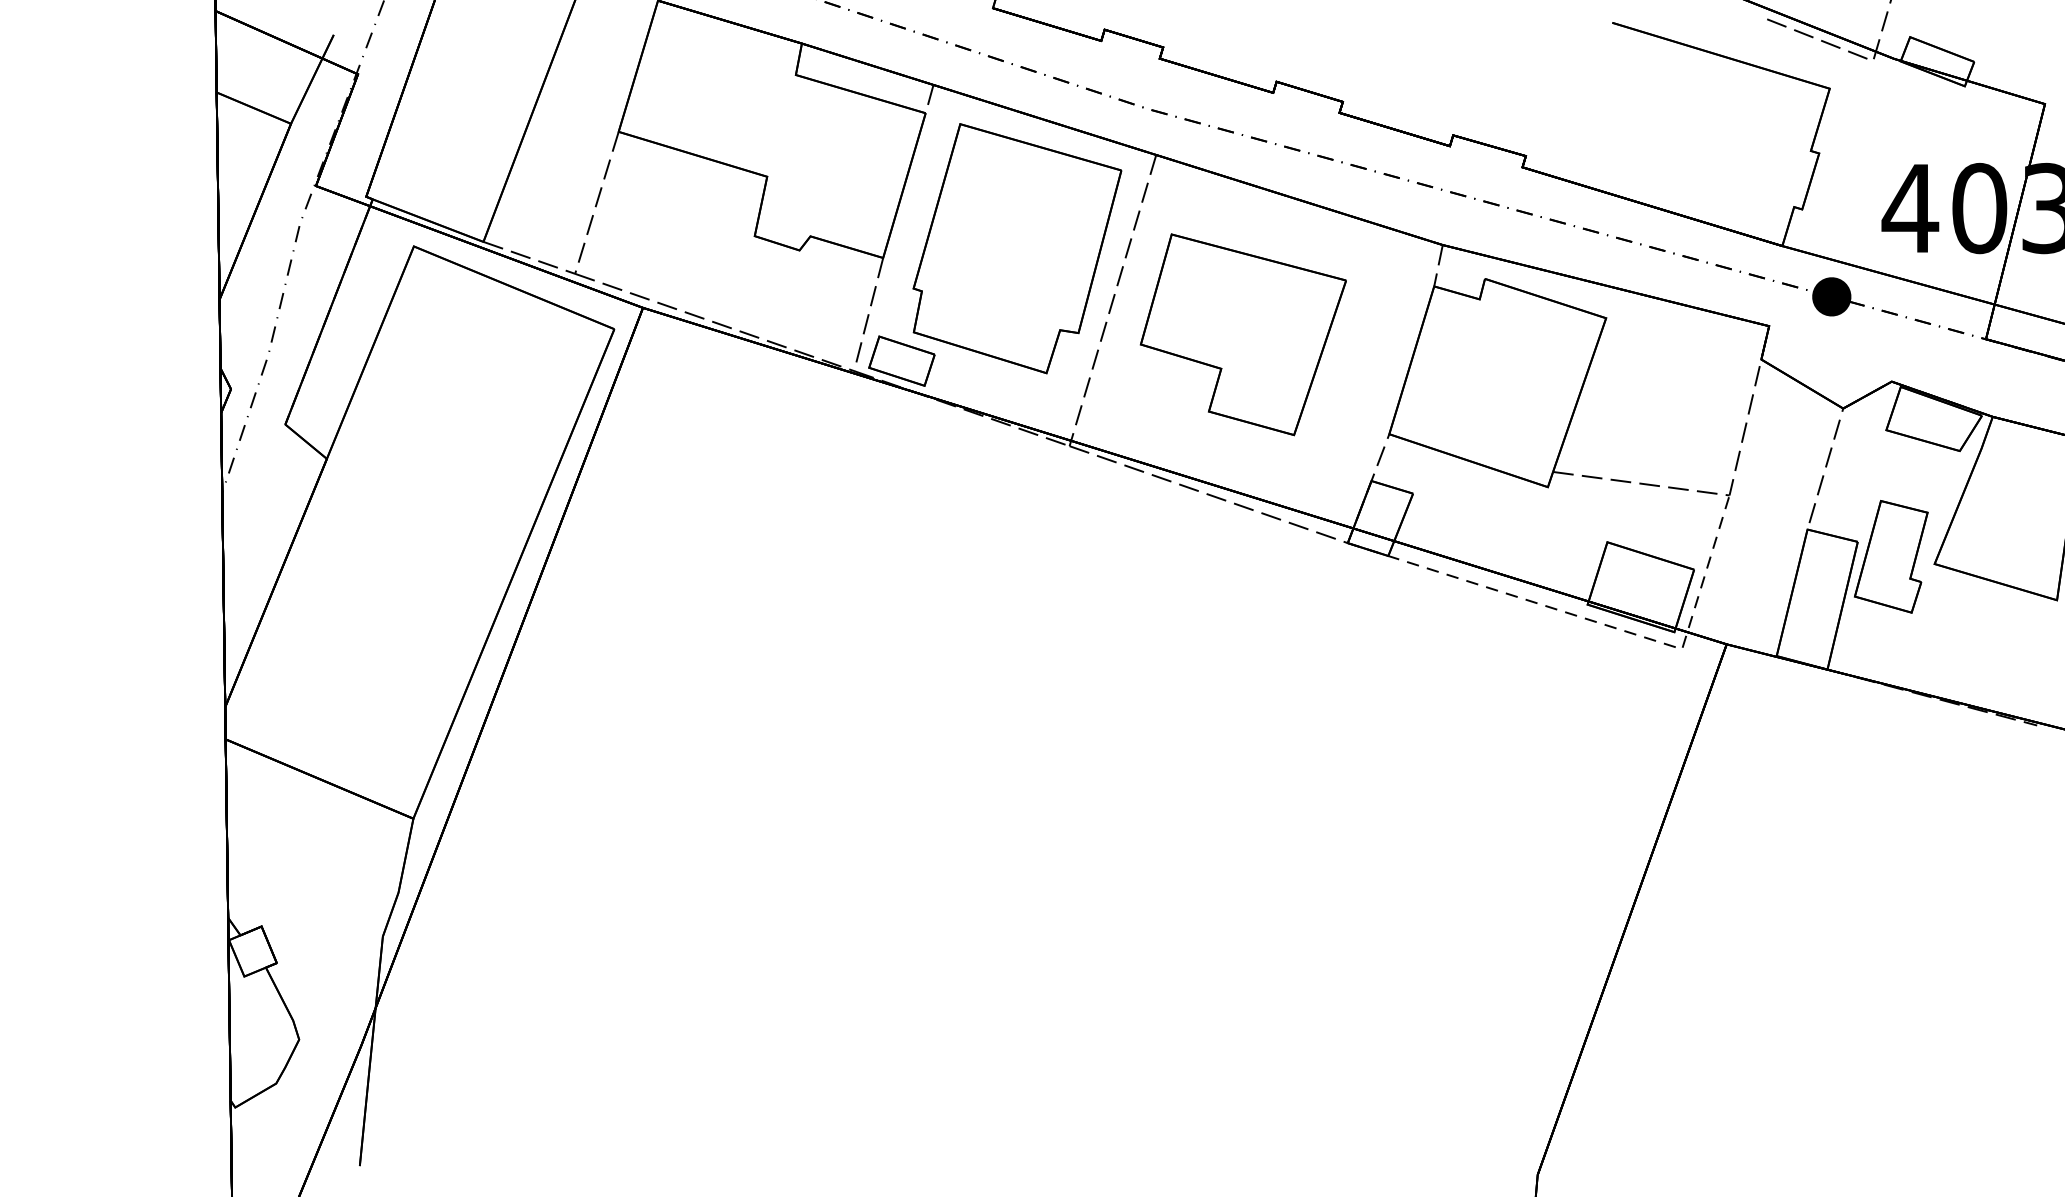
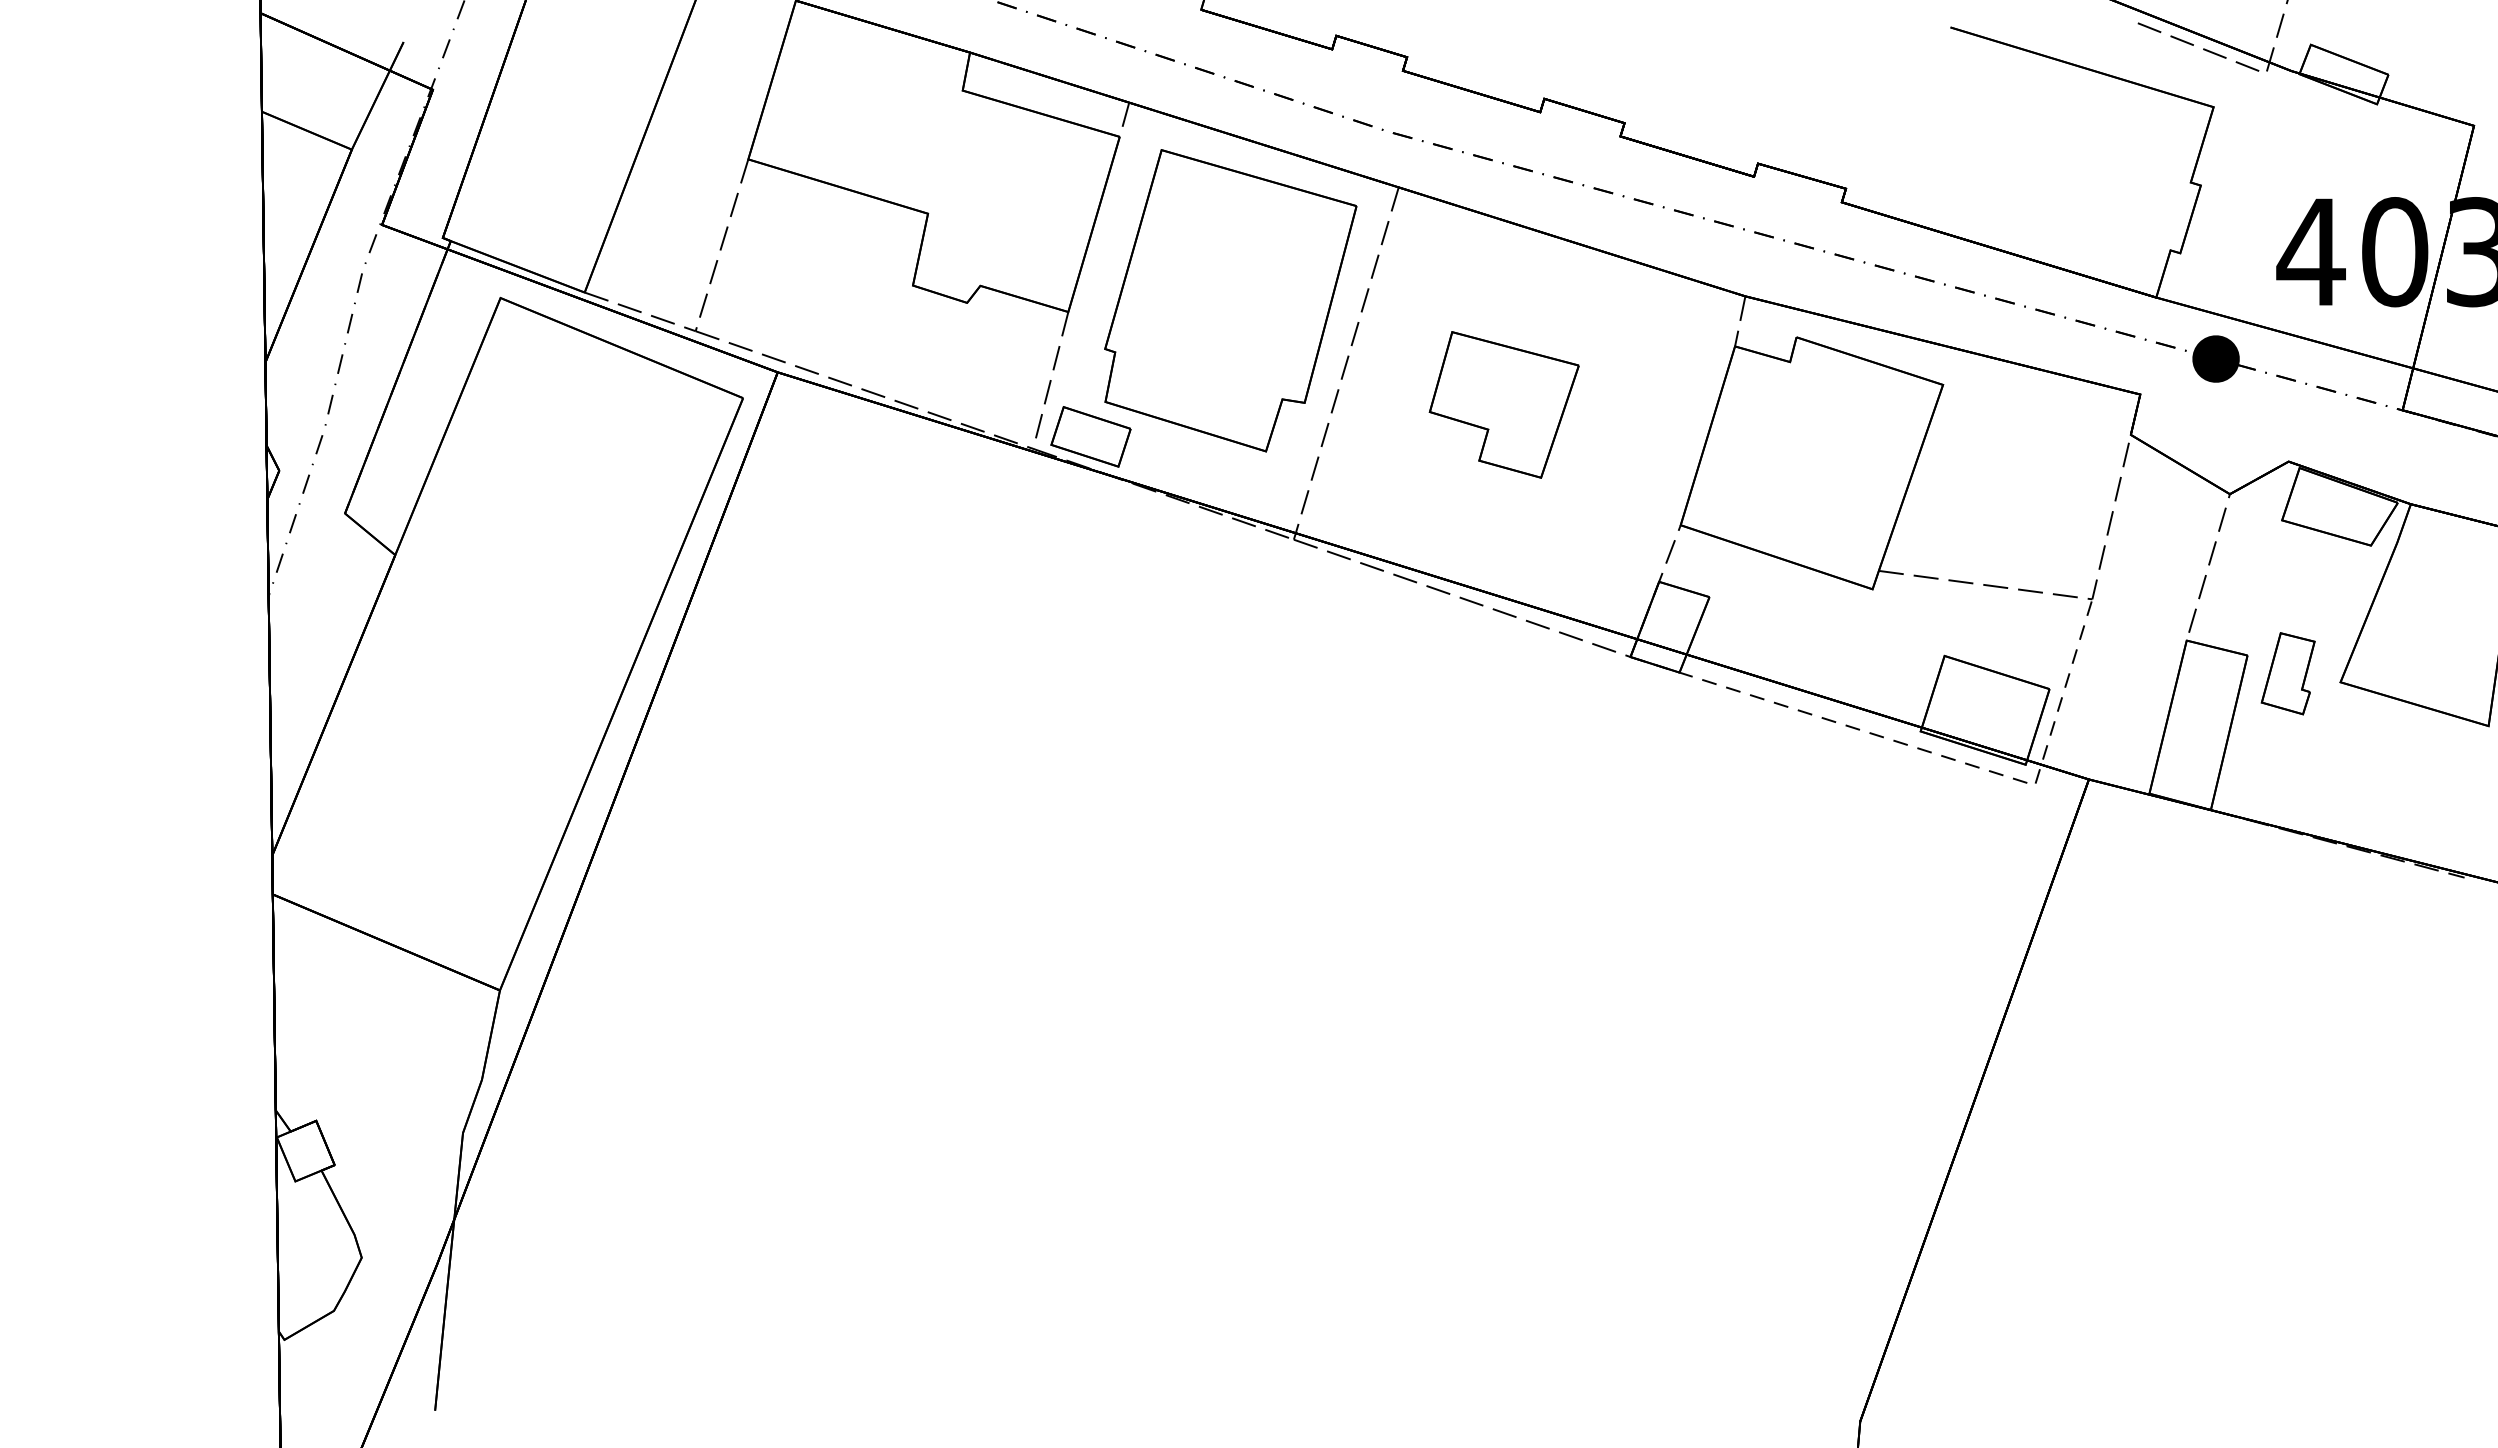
part: (1243, 334) -> (1504, 404), size x0.6
part: (1891, 556) -> (2288, 673), size x0.6

